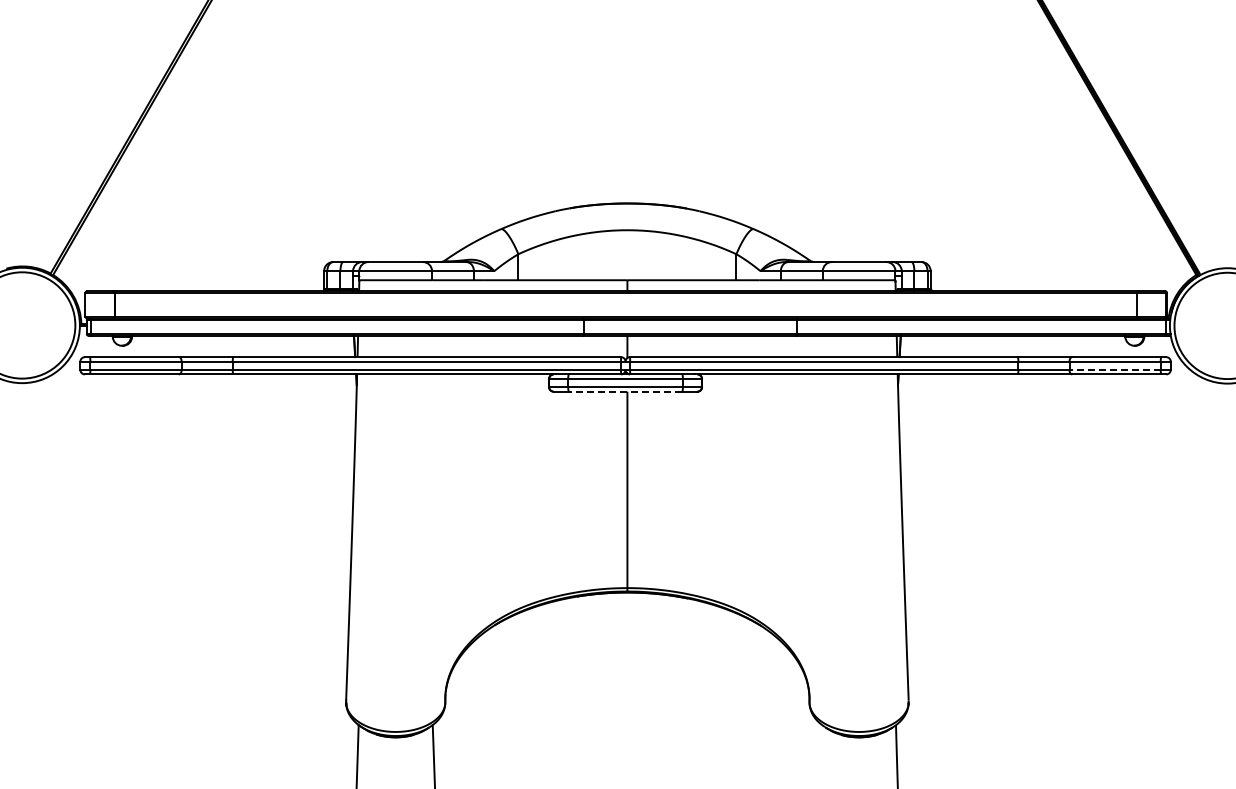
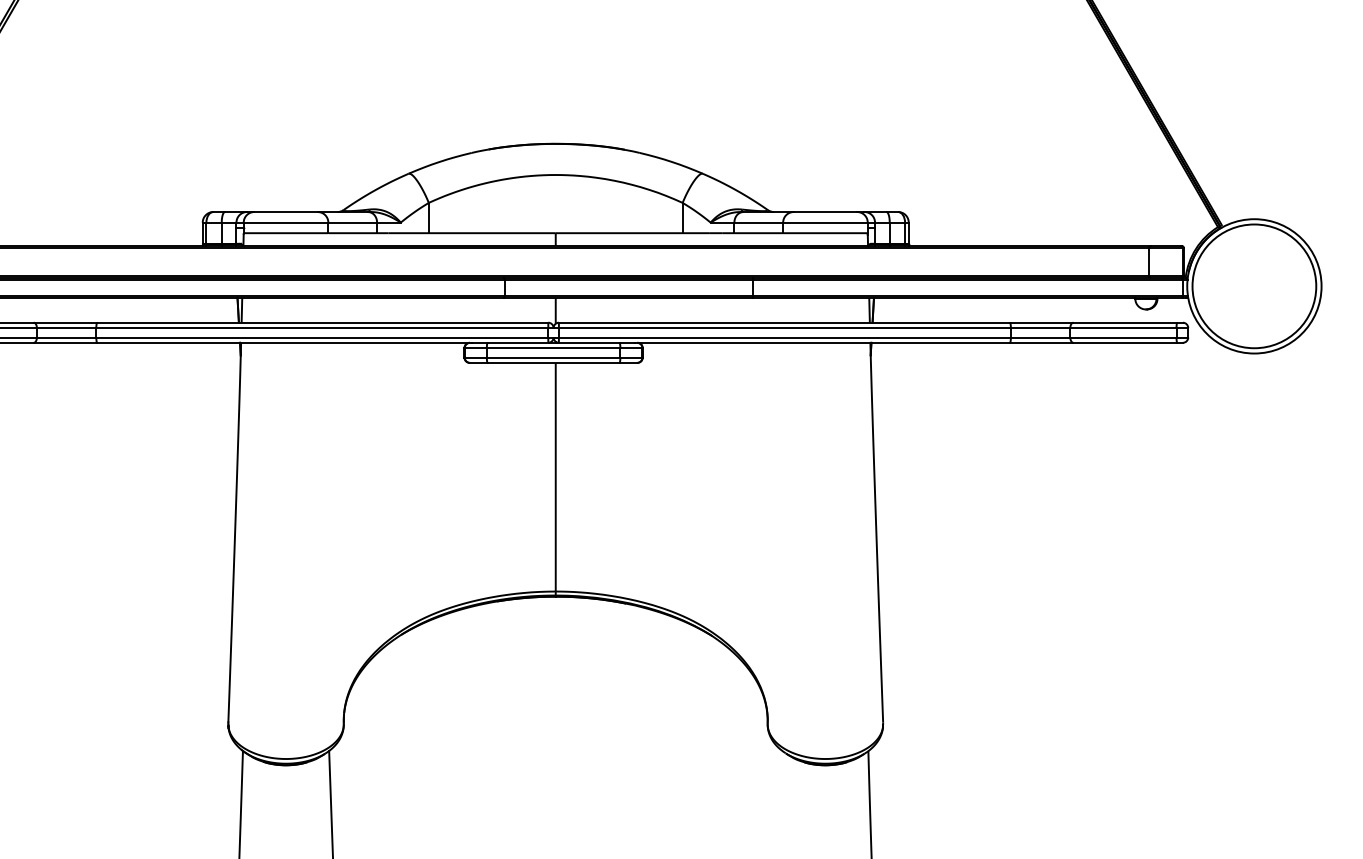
line: (1115, 369) -> (1123, 337), dashed -> solid
line: (625, 391) -> (553, 362), dashed -> solid

